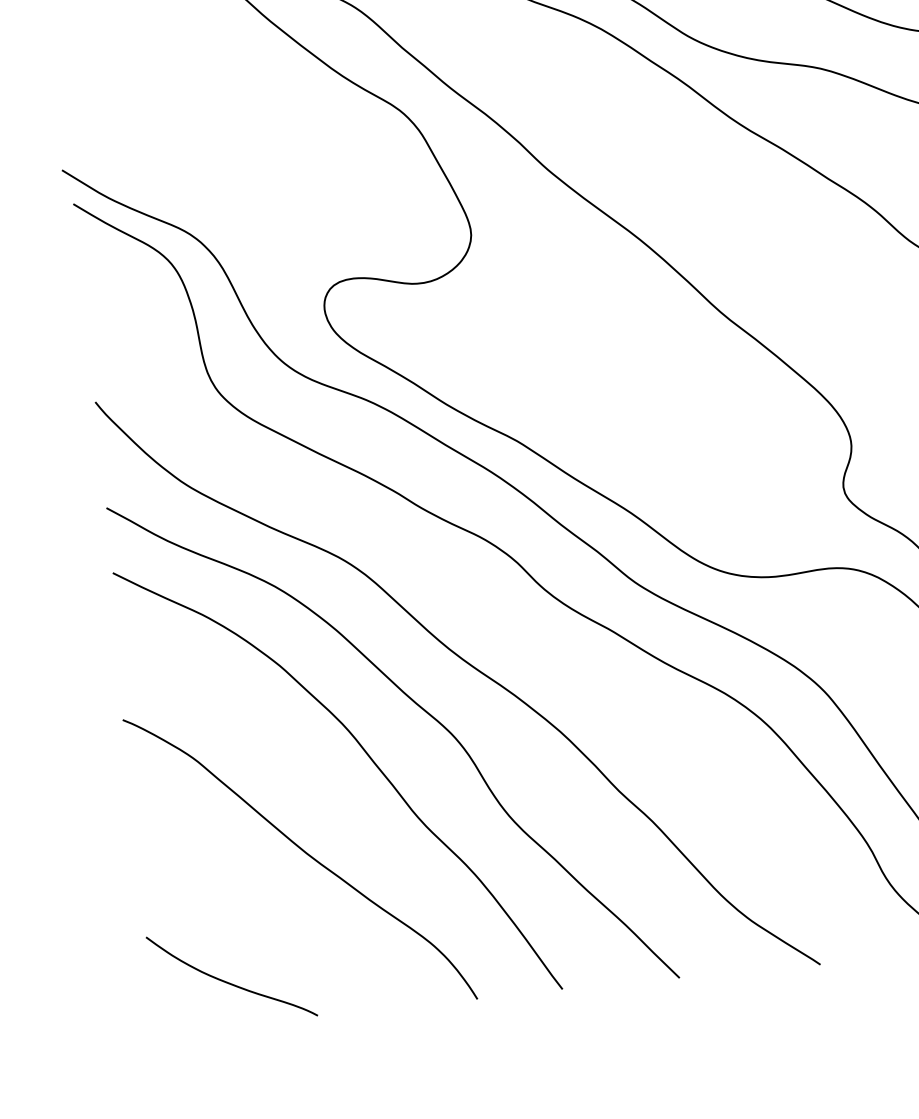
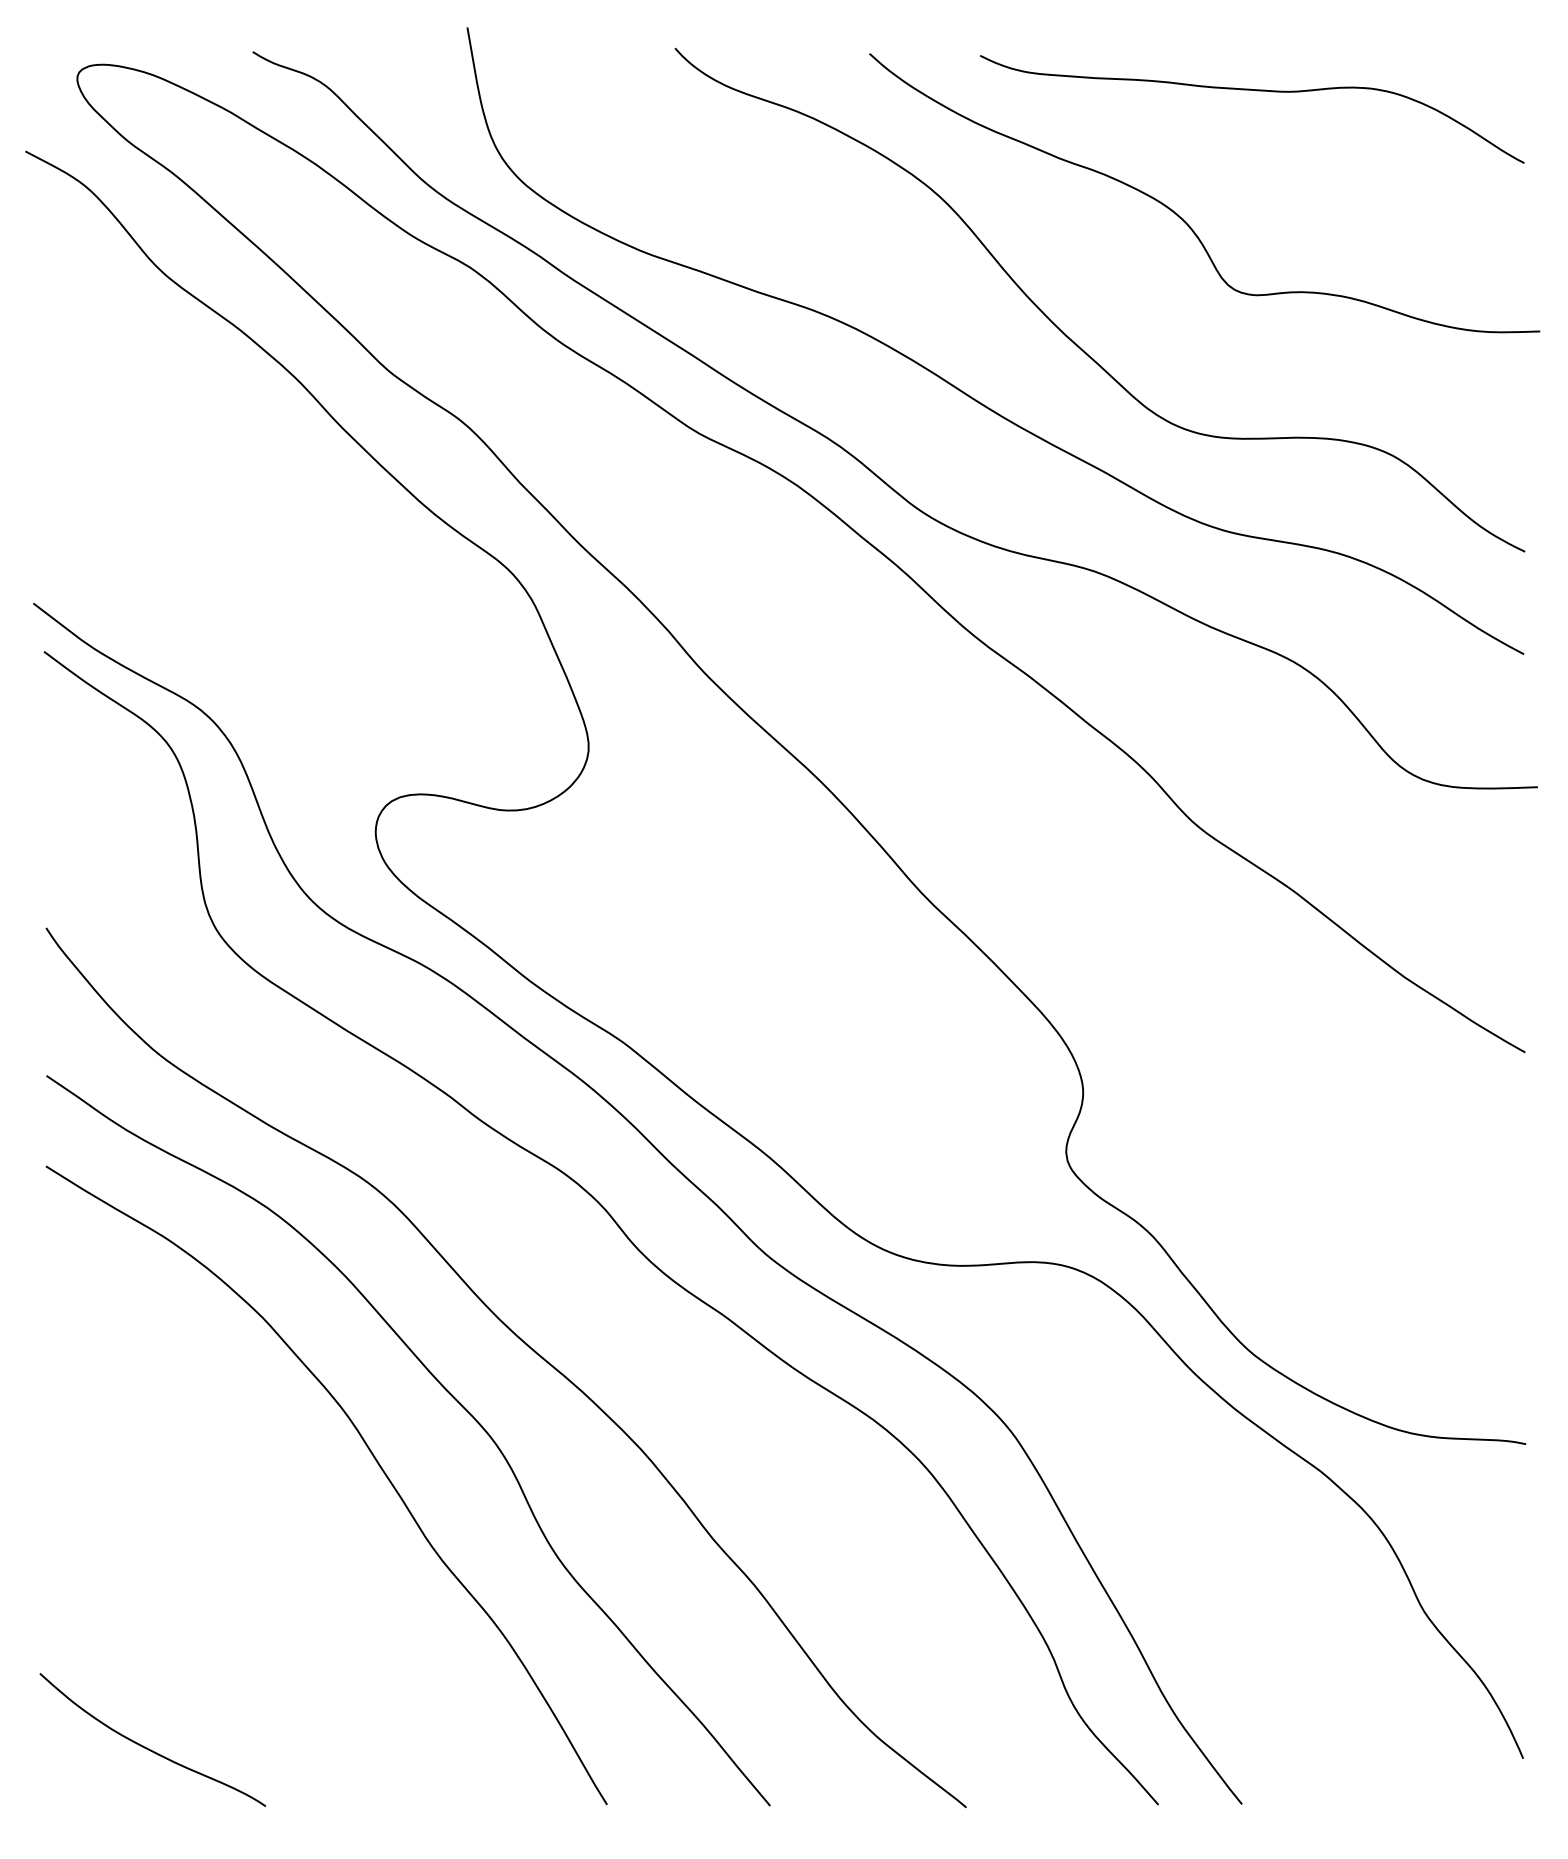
curve: (304, 852) -> (270, 1579), removed

